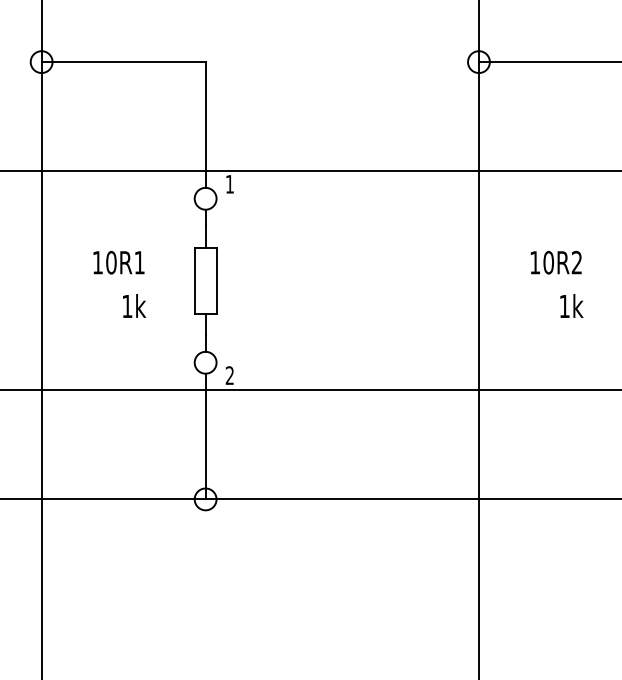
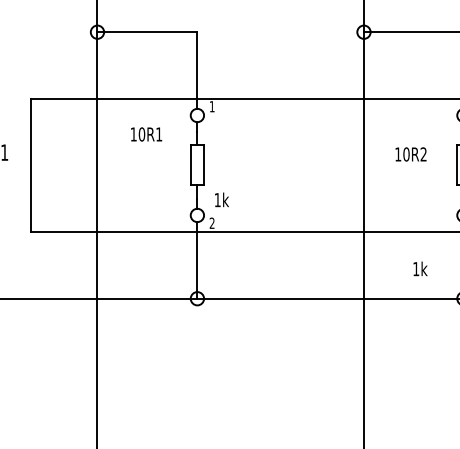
text: (118, 262) -> (146, 134), moved
text: (133, 305) -> (221, 199), moved
text: (571, 305) -> (420, 268), moved

